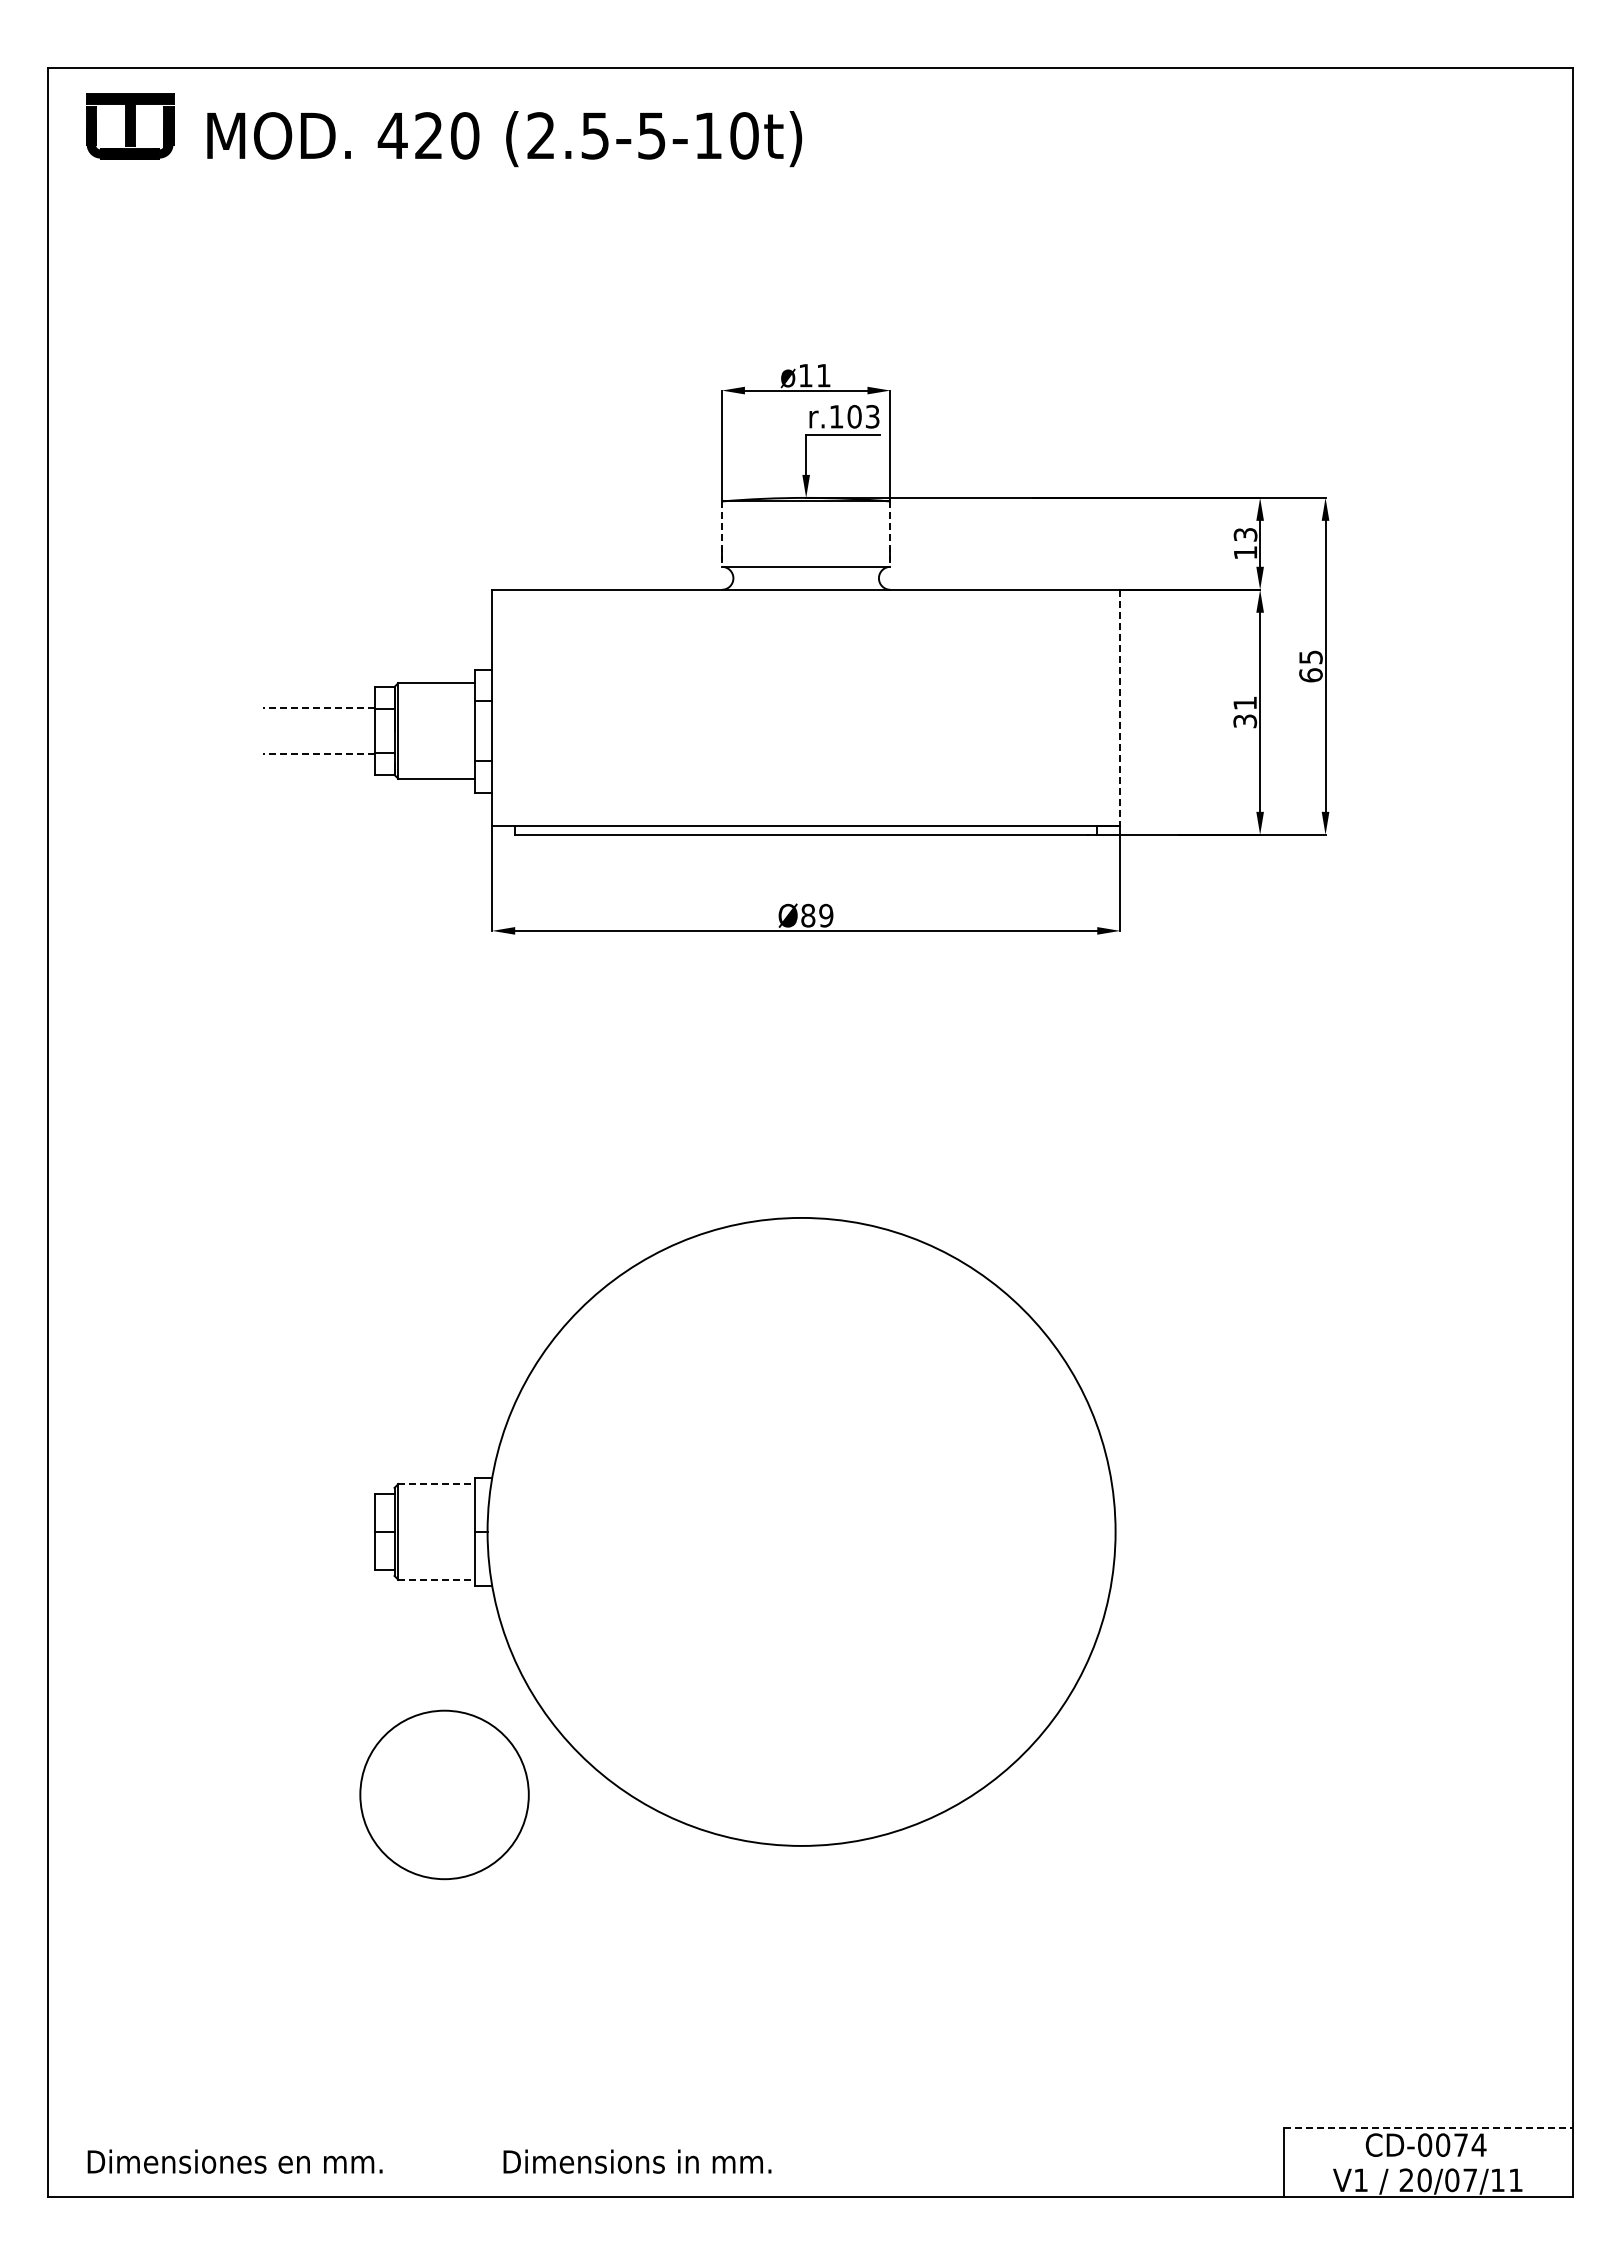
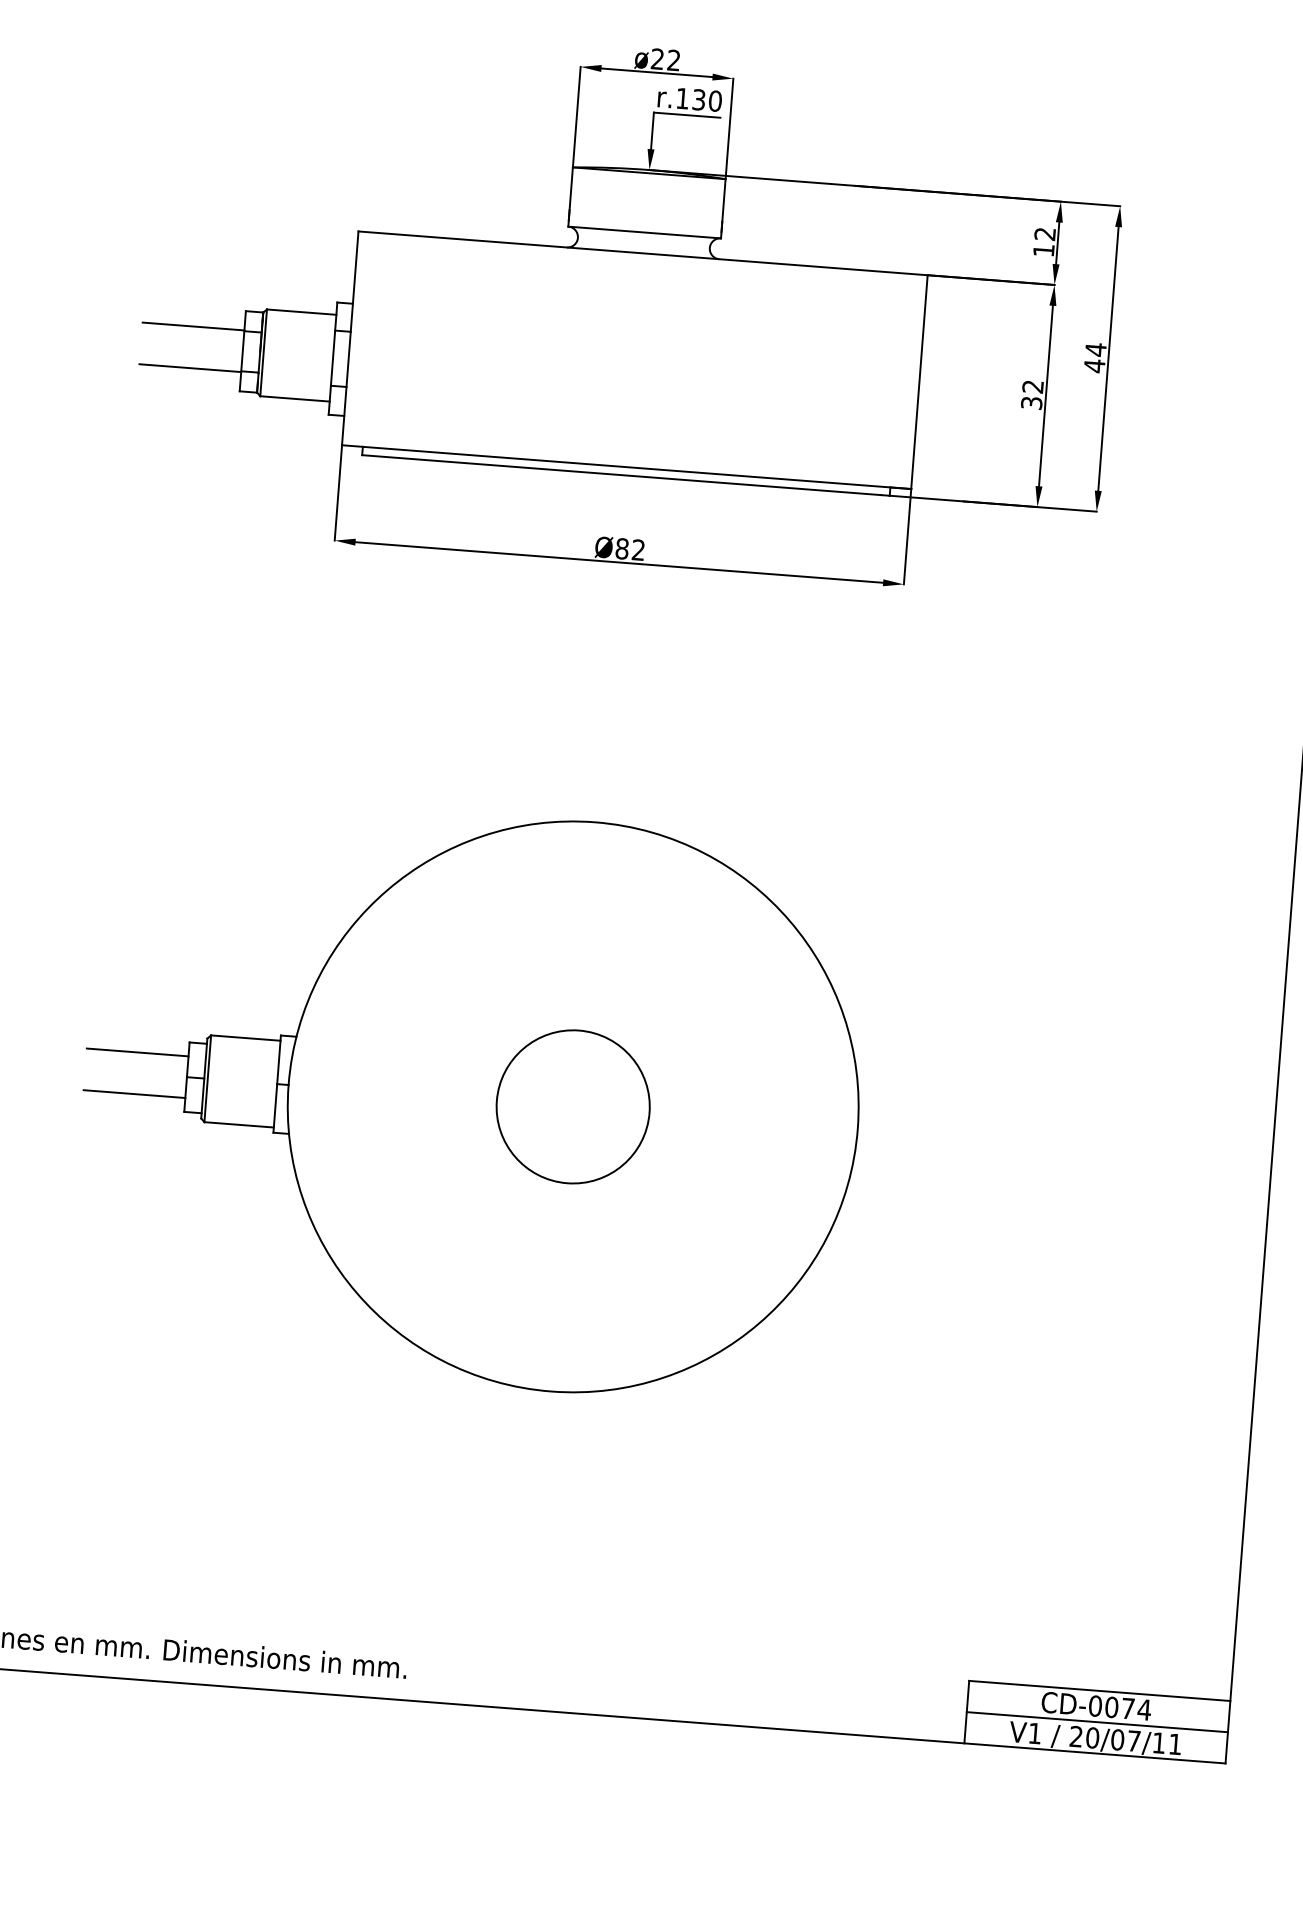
text: (814, 375) -> (665, 59), ø11 -> ø22
text: (863, 416) -> (707, 100), r.103 -> r.130
line: (721, 534) -> (570, 197), dashed -> solid
line: (890, 534) -> (723, 209), dashed -> solid
text: (1245, 534) -> (1045, 233), 13 -> 12
text: (1310, 666) -> (1094, 358), 65 -> 44
text: (1244, 703) -> (1032, 386), 31 -> 32
line: (1120, 707) -> (919, 381), dashed -> solid
line: (318, 708) -> (192, 326), dashed -> solid
line: (318, 753) -> (189, 367), dashed -> solid
text: (826, 915) -> (638, 549), Ø89 -> Ø82
line: (437, 1484) -> (246, 1038), dashed -> solid
line: (319, 1508) -> (137, 1052), added
line: (319, 1554) -> (134, 1093), added
line: (437, 1579) -> (239, 1124), dashed -> solid
circle: (444, 1794) -> (573, 1106), moved
line: (1428, 2128) -> (1099, 1691), dashed -> solid
text: (637, 2161) -> (285, 1658), moved
line: (1428, 2162) -> (1097, 1722), added

